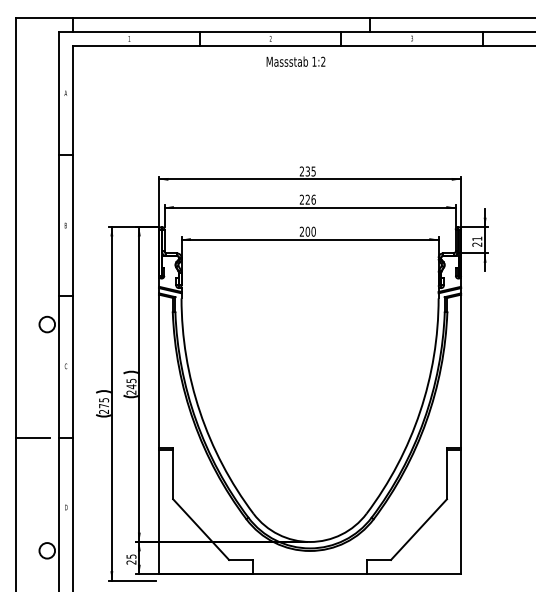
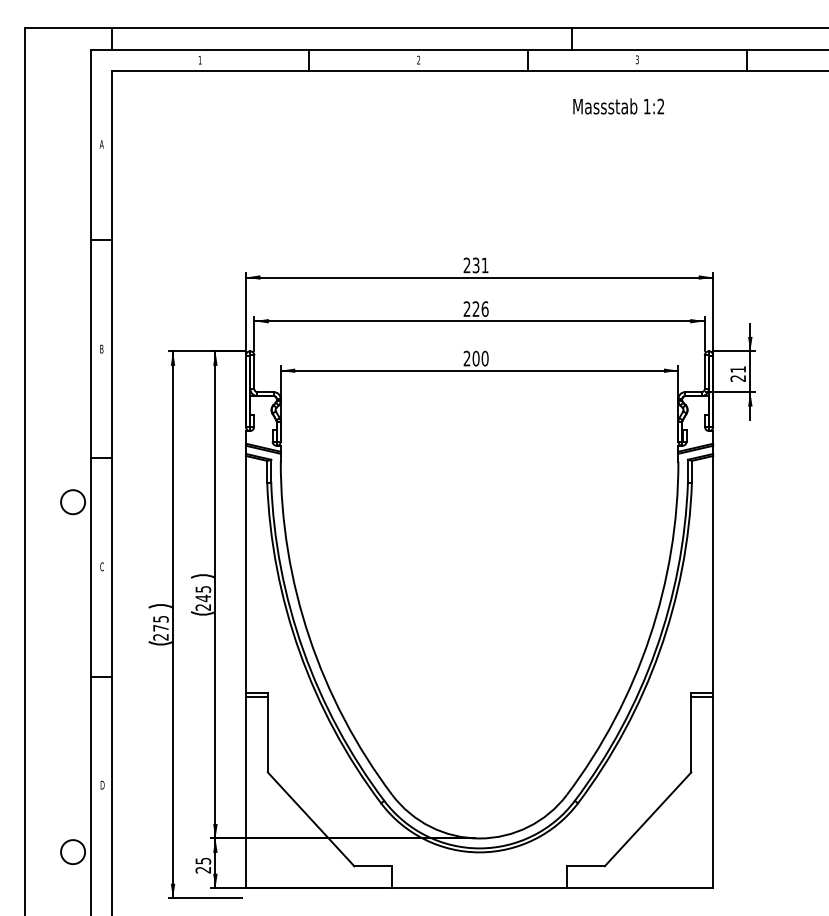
text: (295, 61) -> (617, 106), moved
text: (313, 171) -> (484, 265), 235 -> 231
line: (33, 437) -> (51, 676), removed

